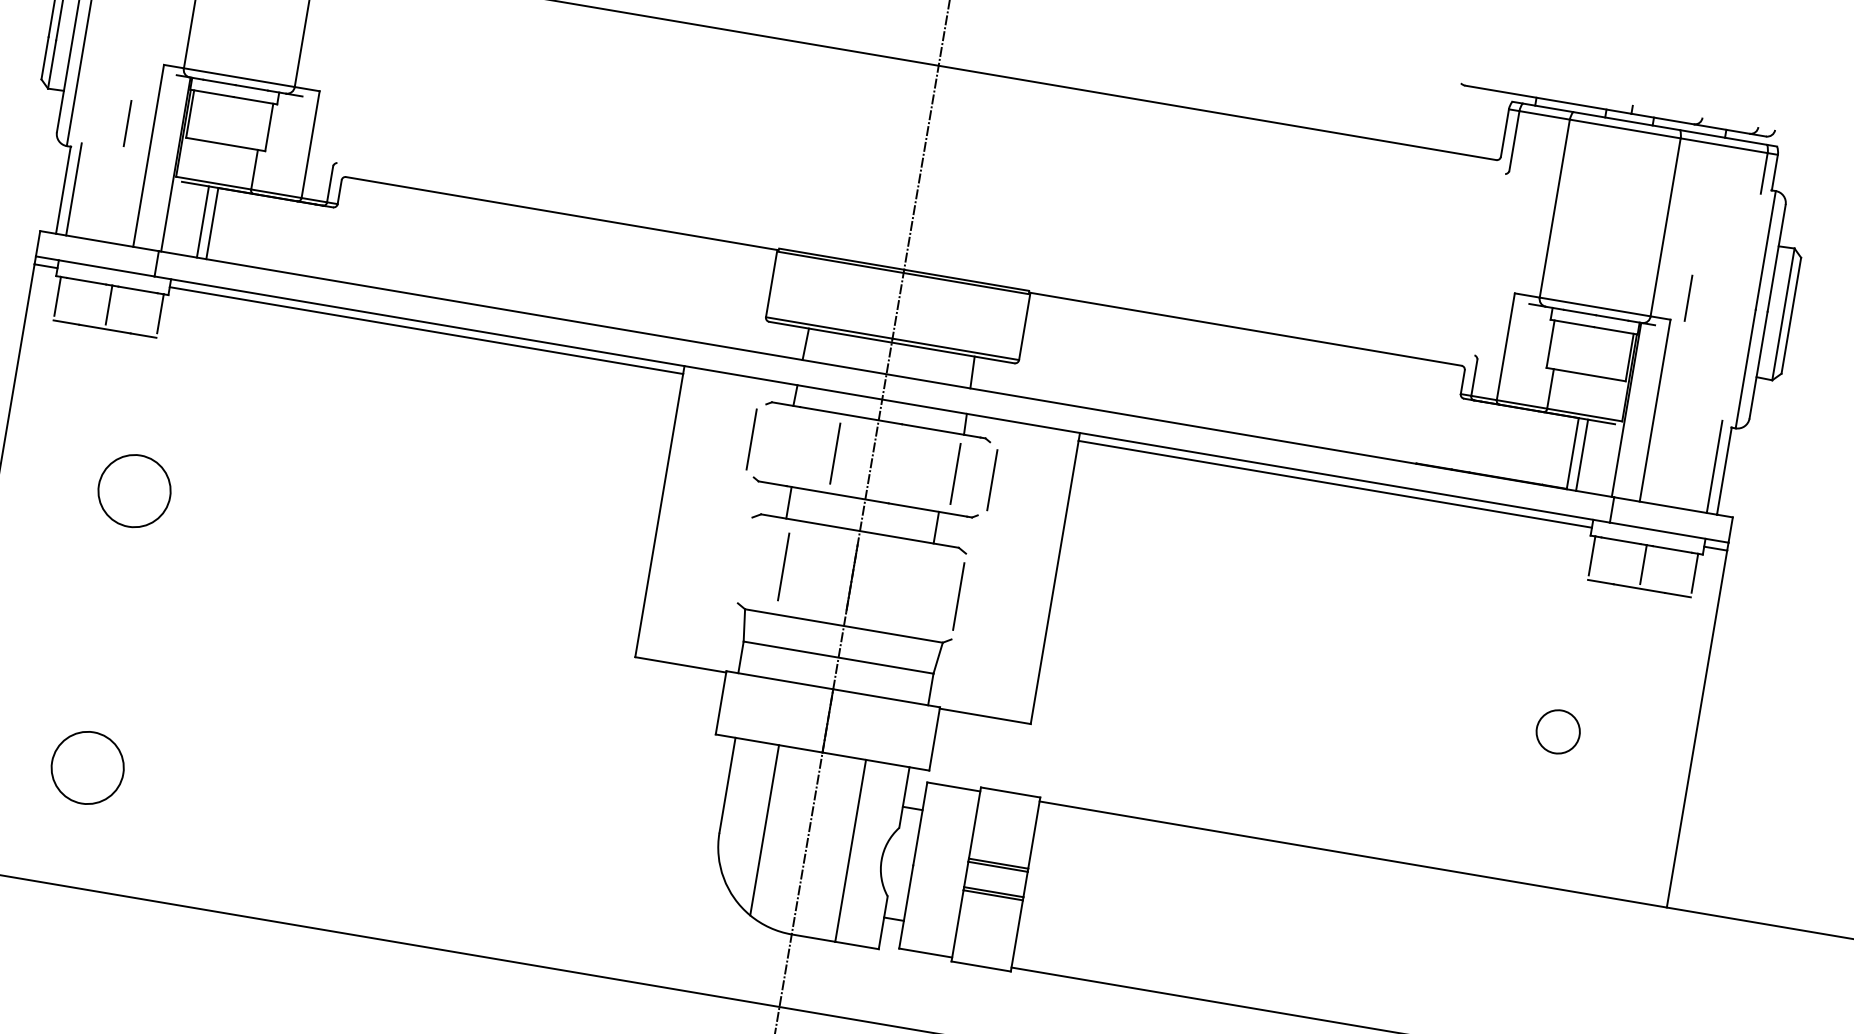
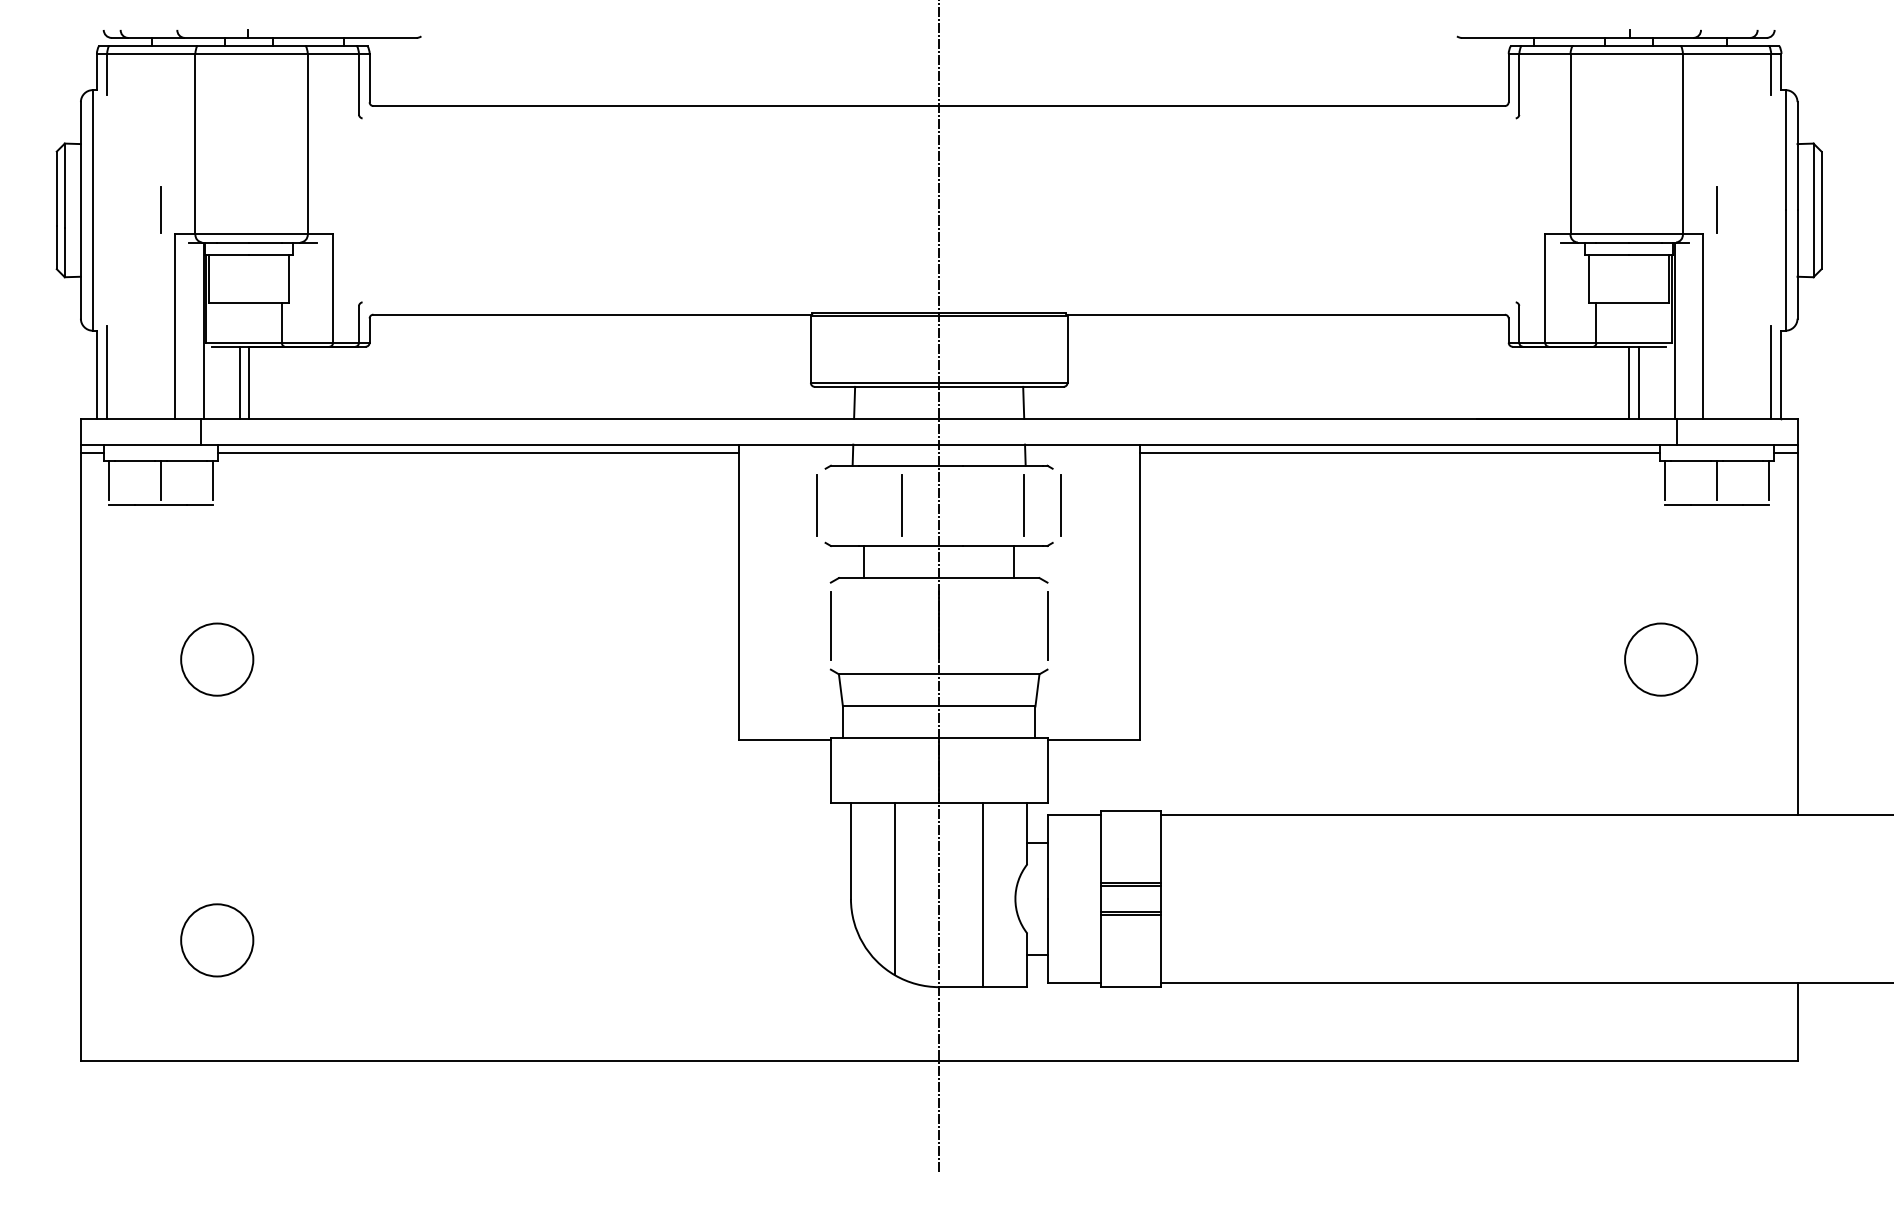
line: (127, 122) -> (160, 209), moved
line: (783, 566) -> (830, 625), moved
circle: (1558, 731) -> (1661, 659), size x1.67

